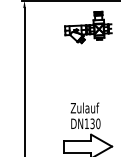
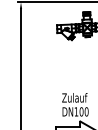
text: (92, 123) -> (81, 111), DN130 -> DN100

